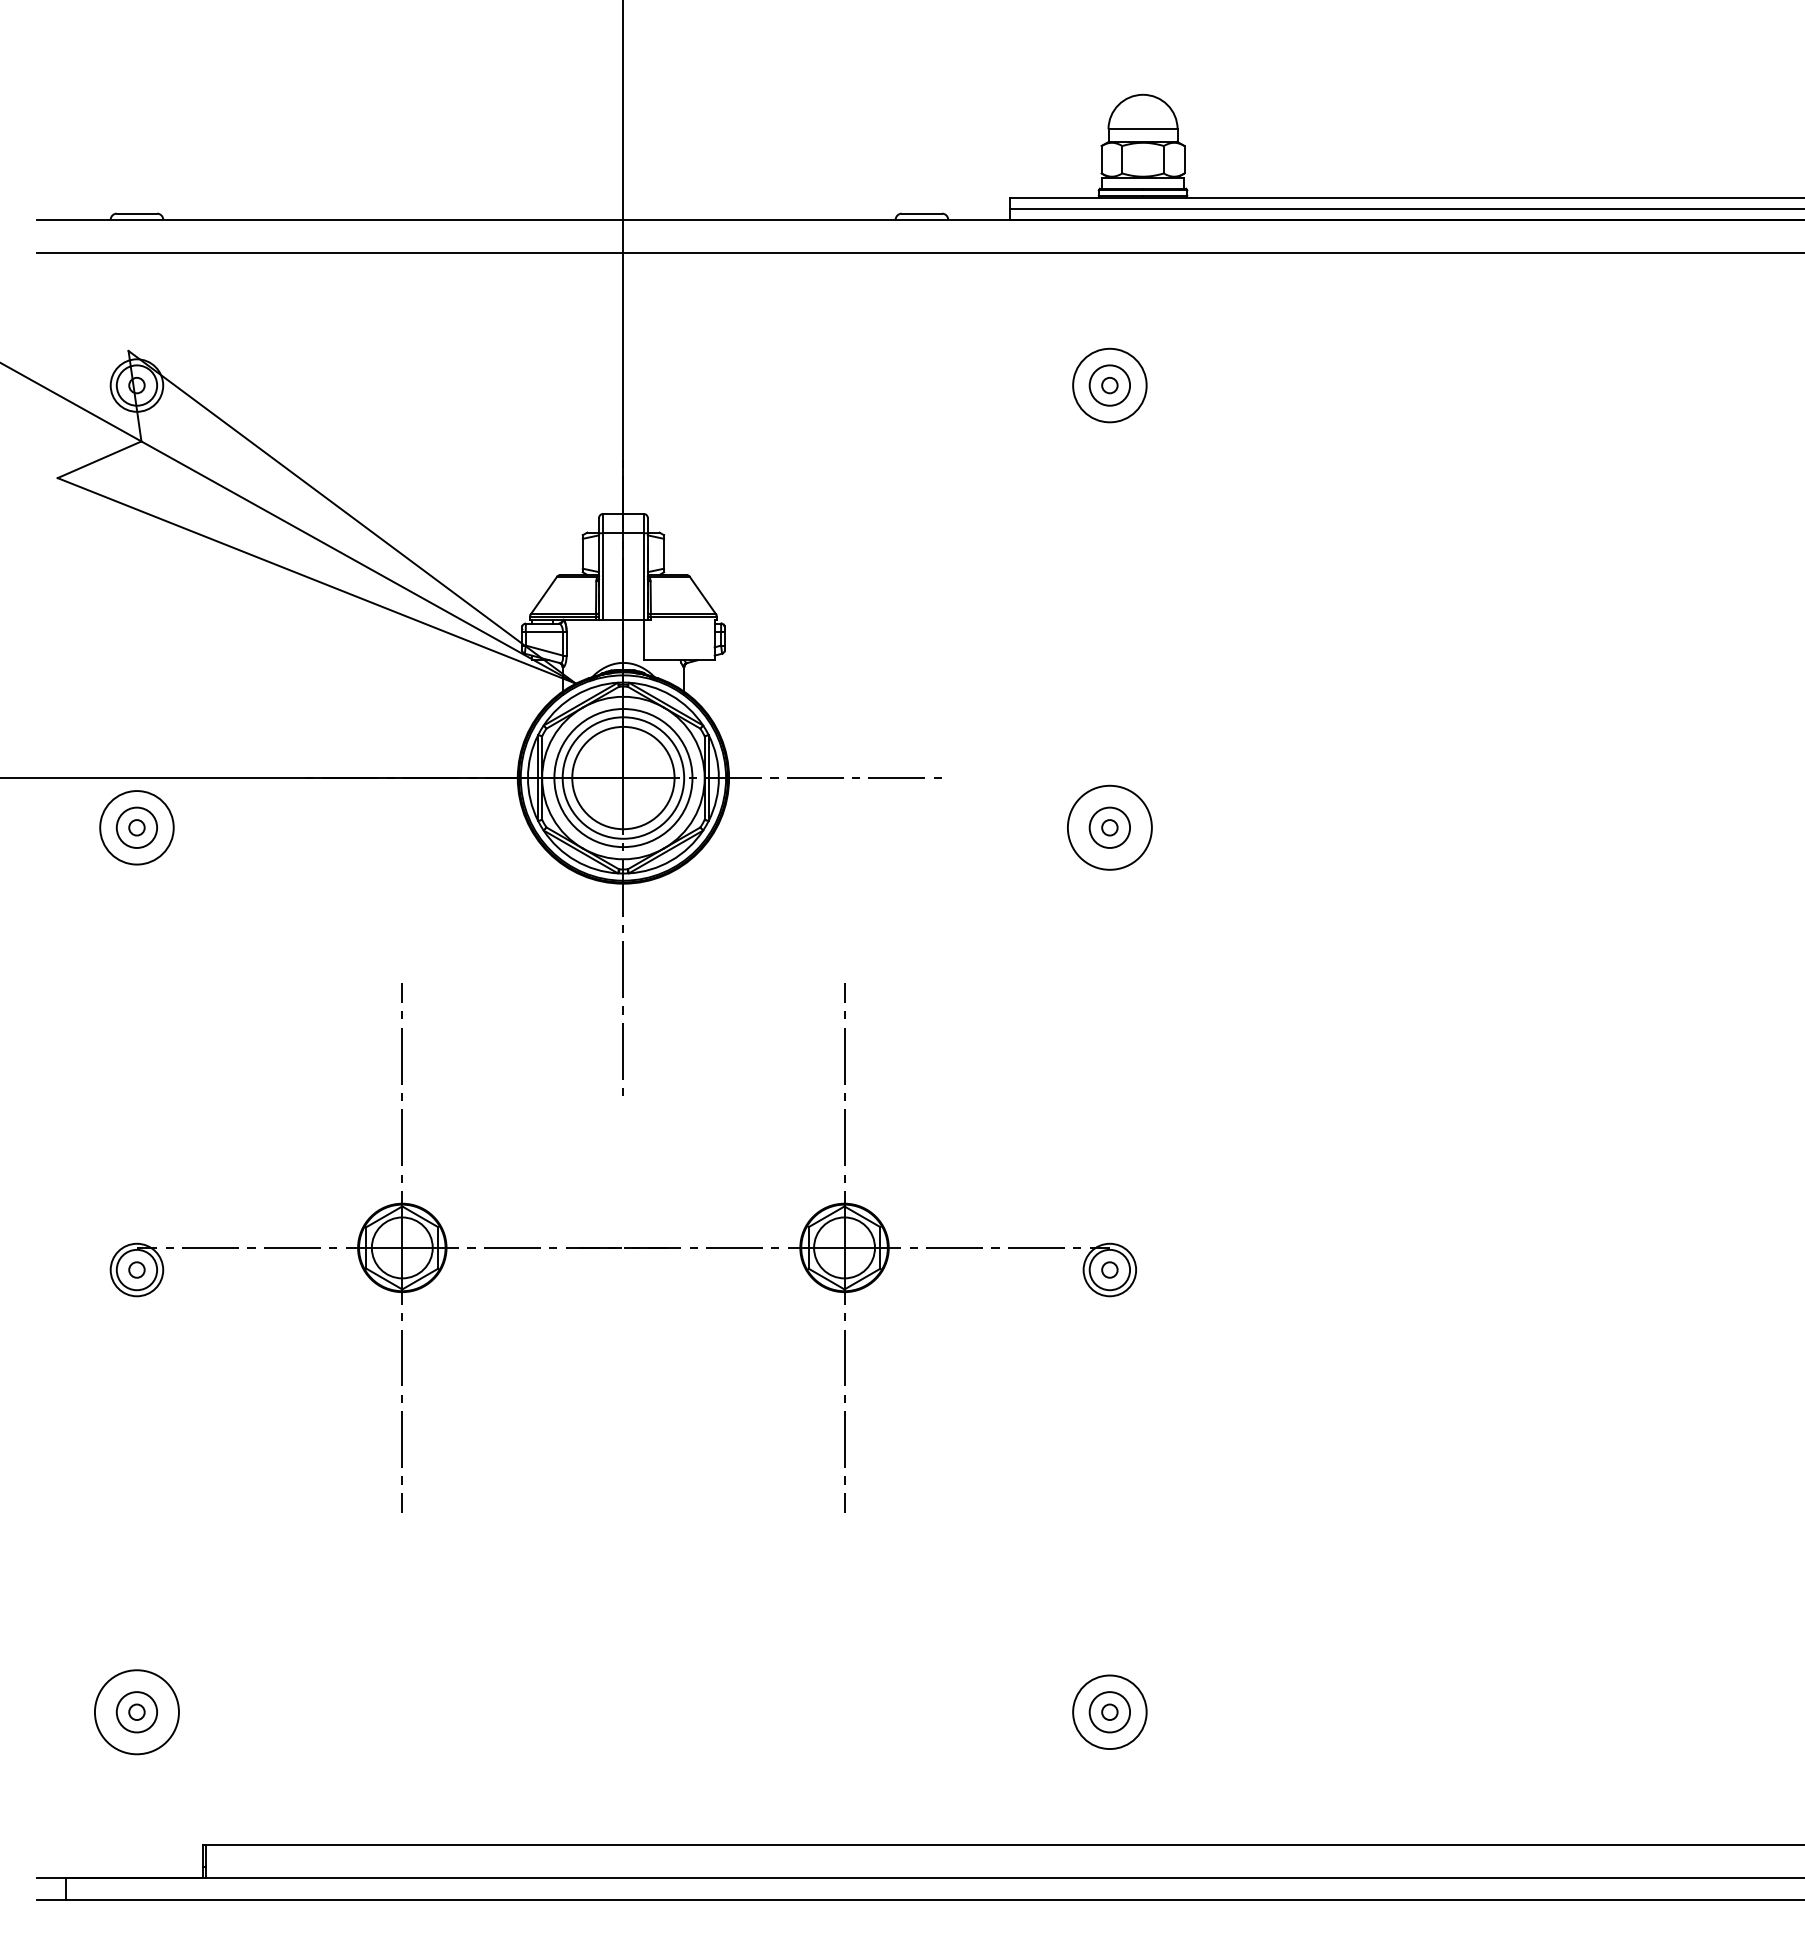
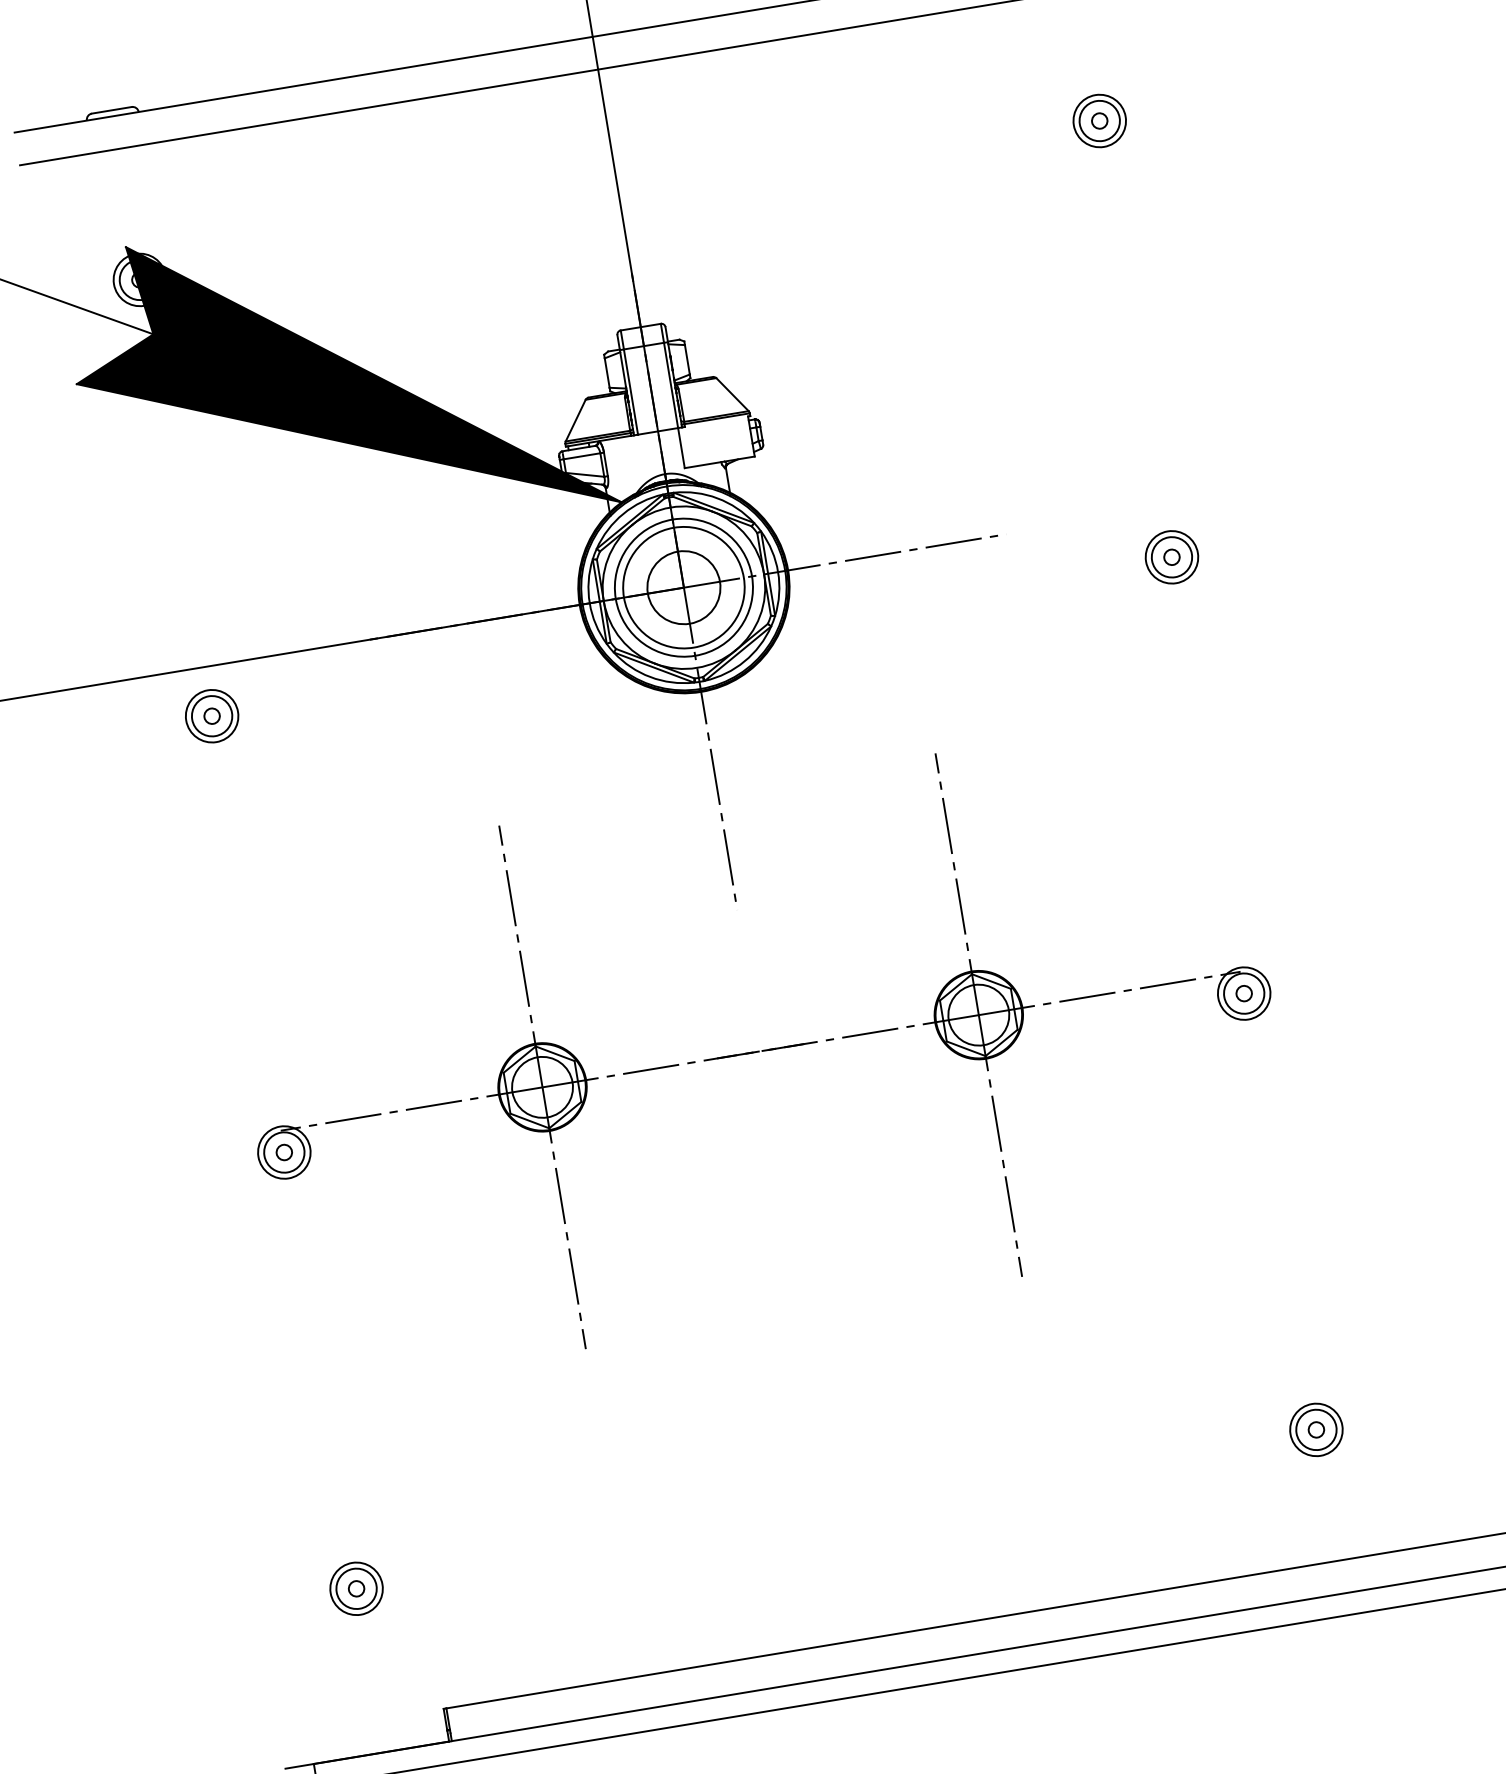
circle: (1109, 385) -> (1099, 121), size x0.71
fill: (316, 516) -> (338, 379), added
circle: (622, 777) -> (682, 587), size x0.71
circle: (136, 827) -> (211, 716), size x0.71
circle: (1109, 827) -> (1171, 557), size x0.62
circle: (136, 1712) -> (356, 1589), size x0.62
circle: (1109, 1712) -> (1316, 1430), size x0.71

